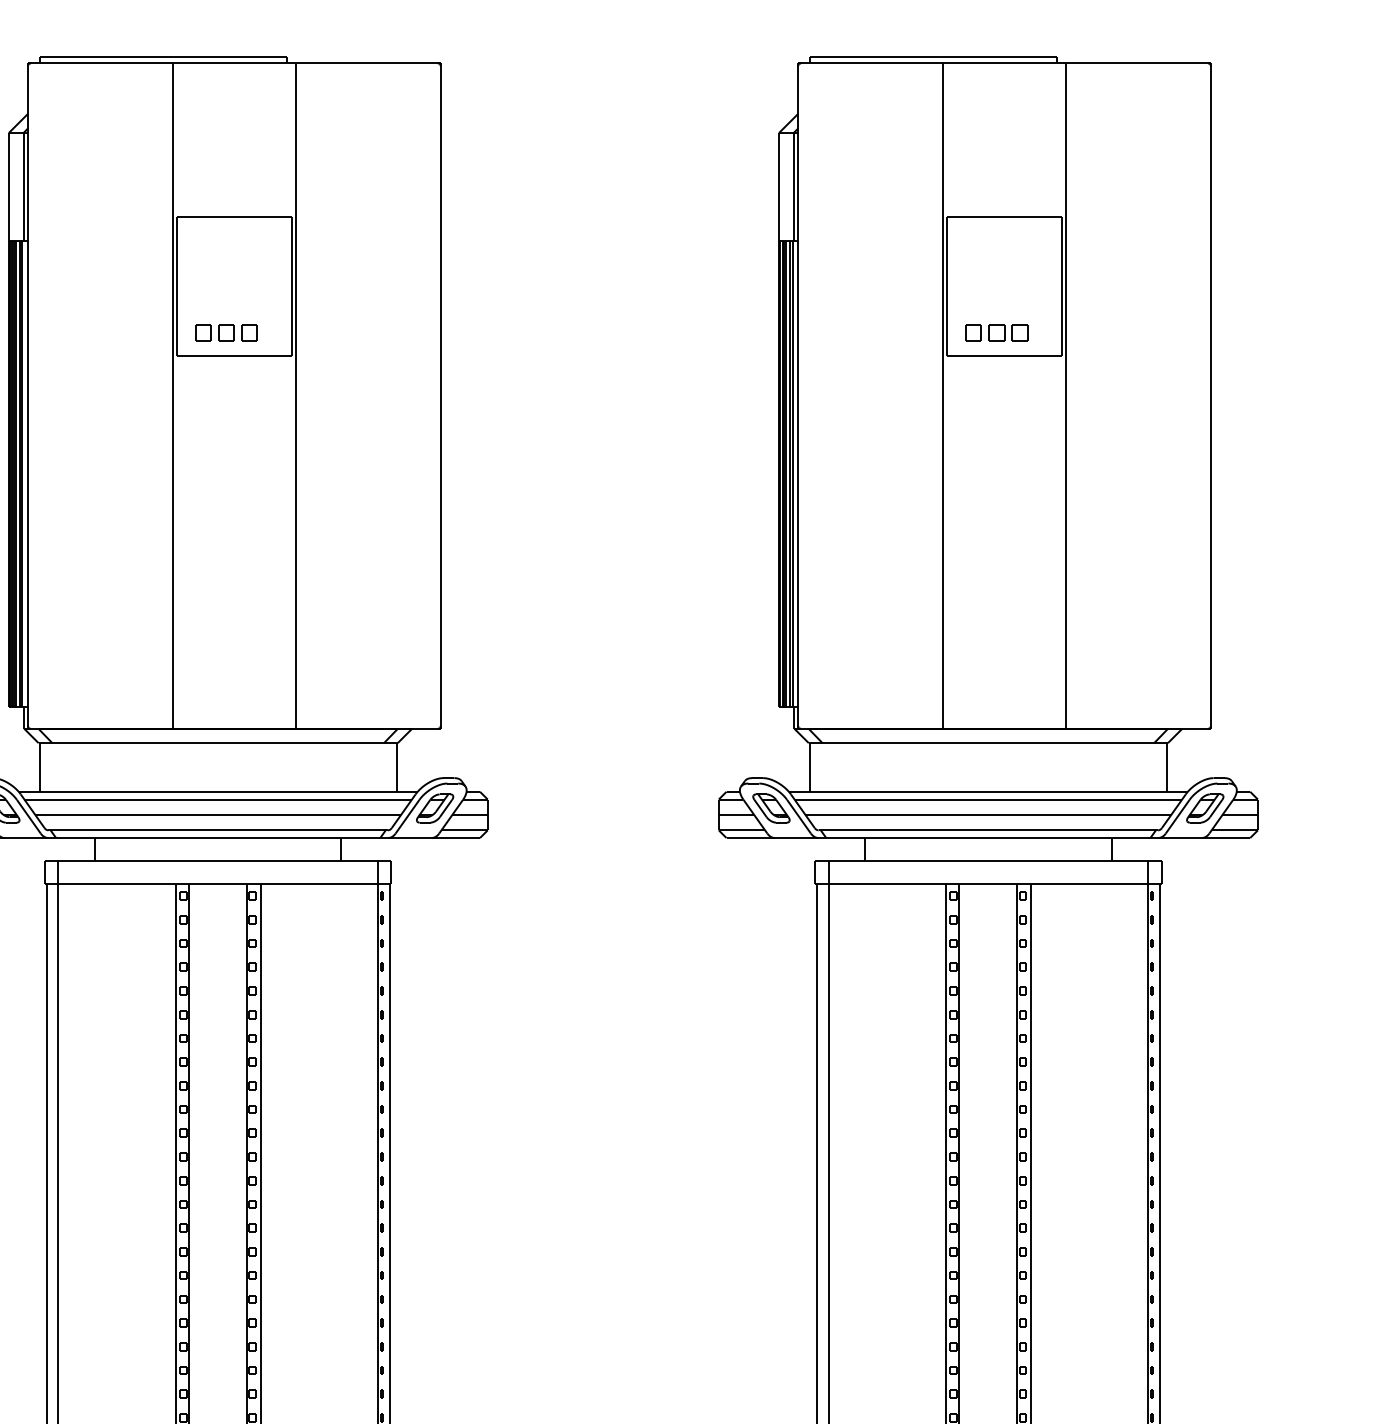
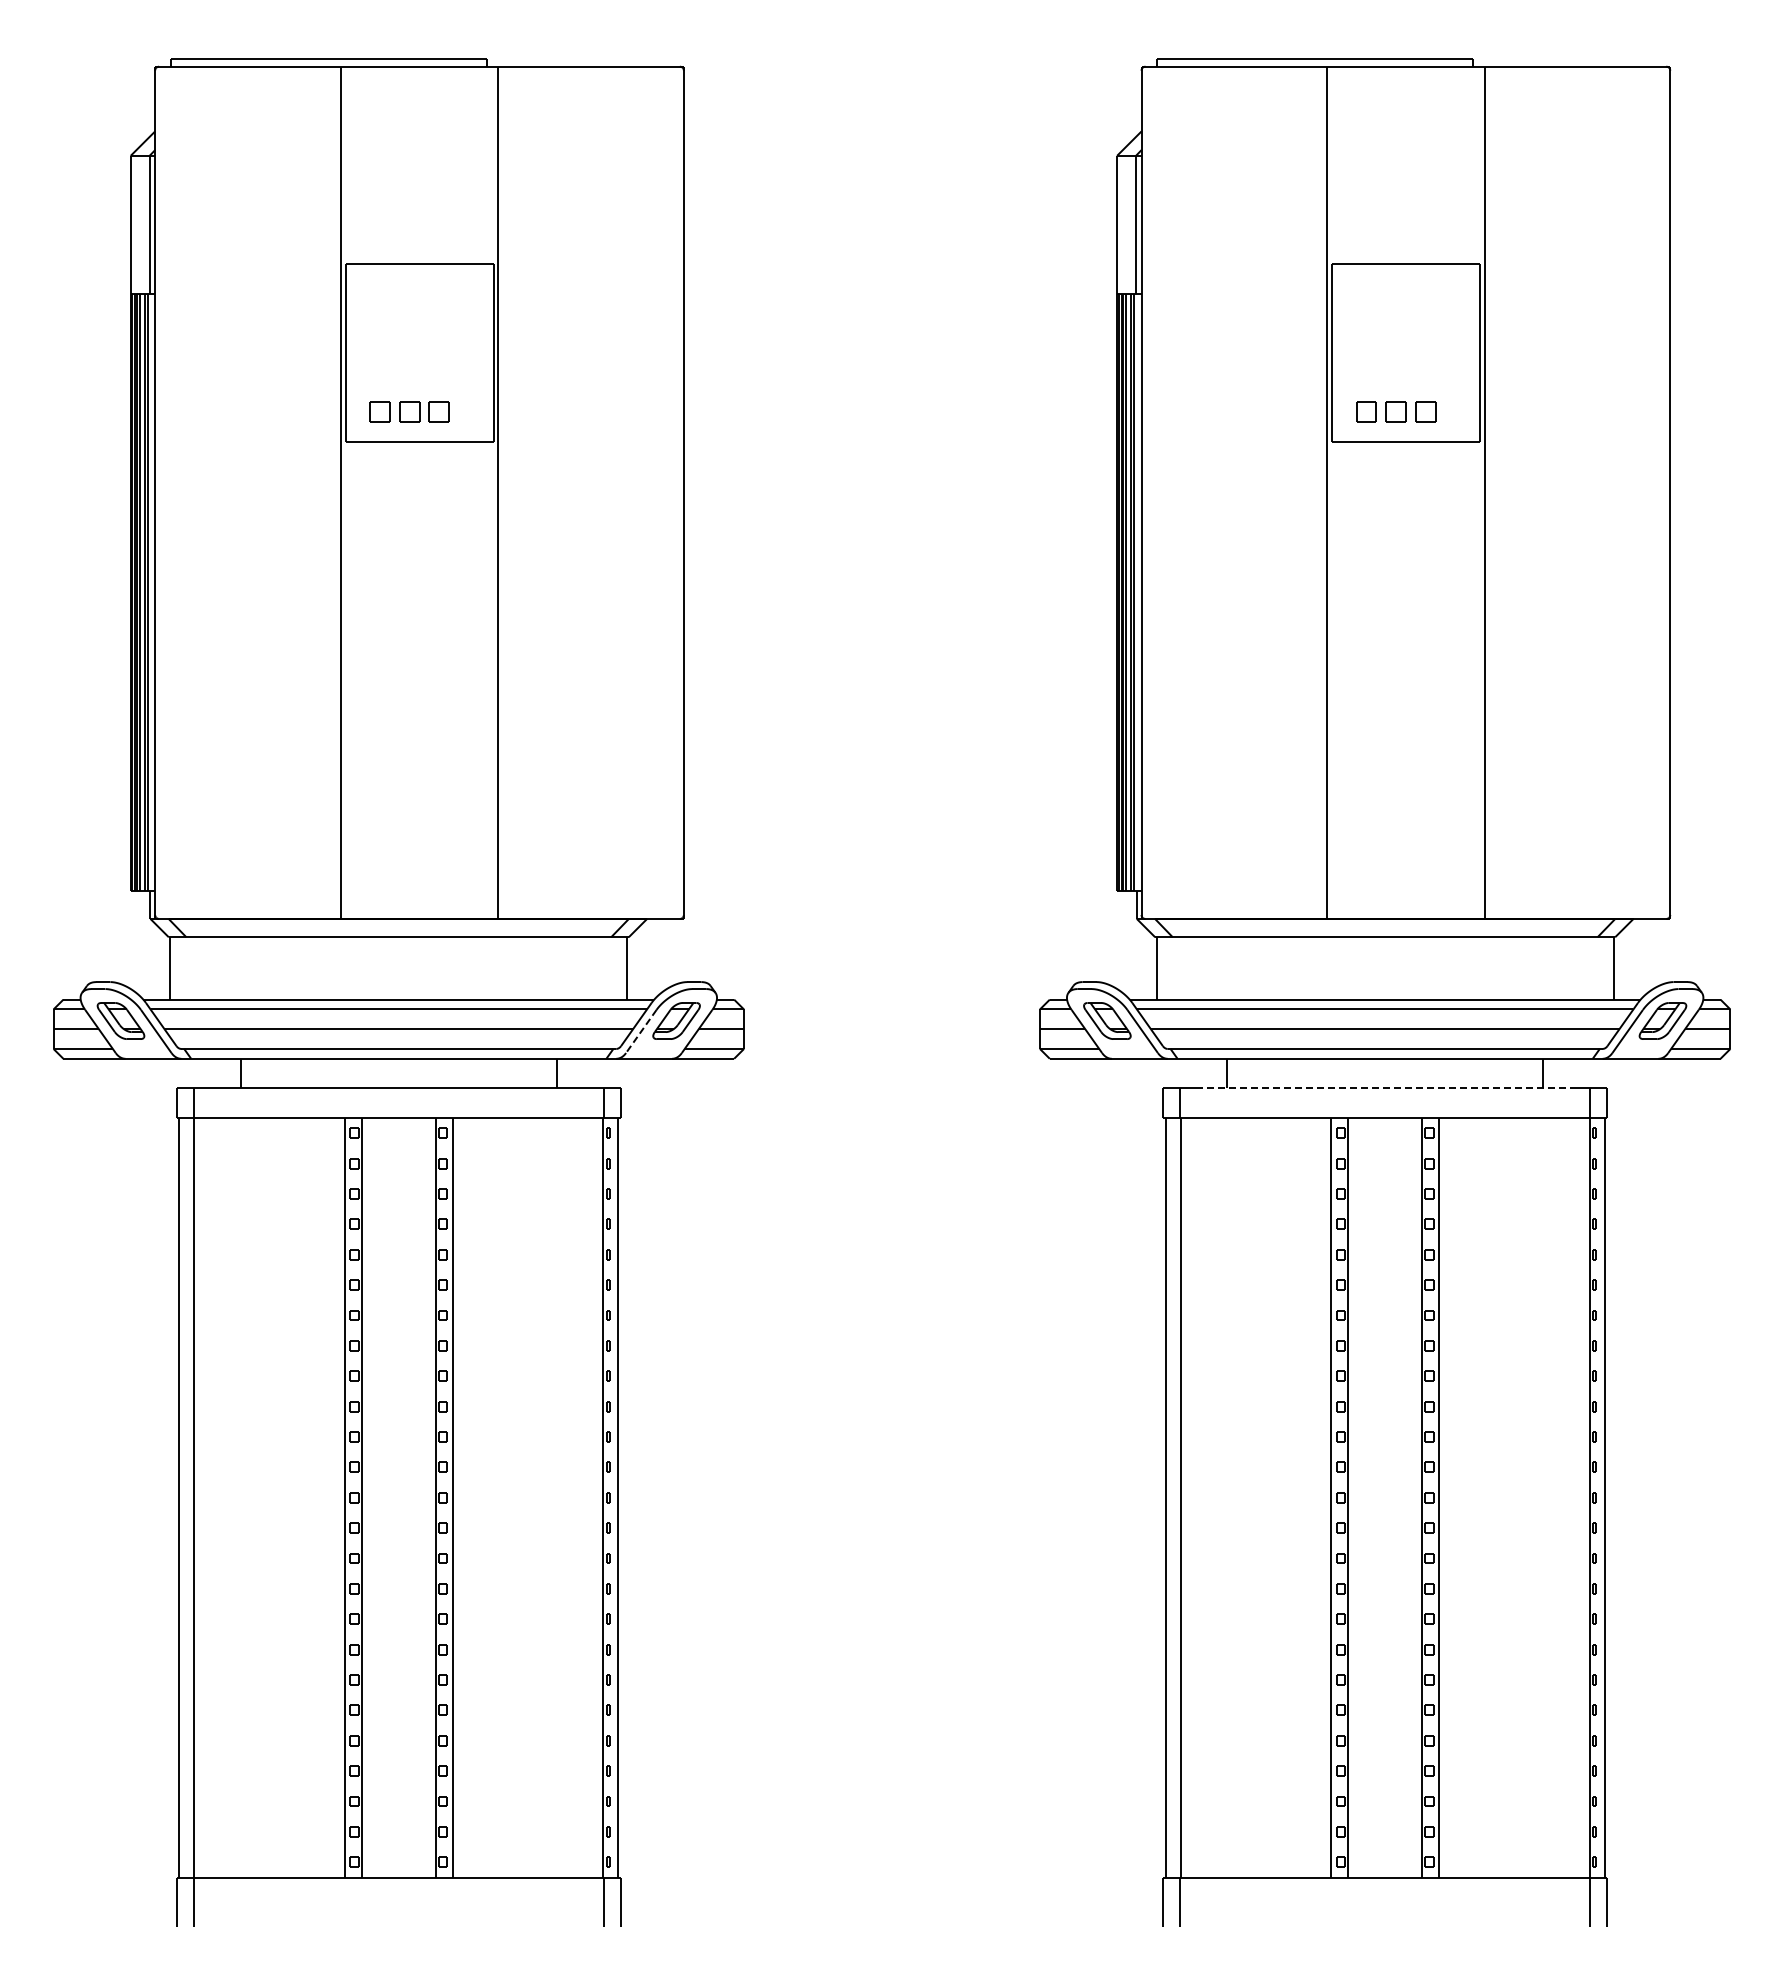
line: (407, 816) -> (641, 1031), solid -> dashed
line: (988, 861) -> (1385, 1088), solid -> dashed

